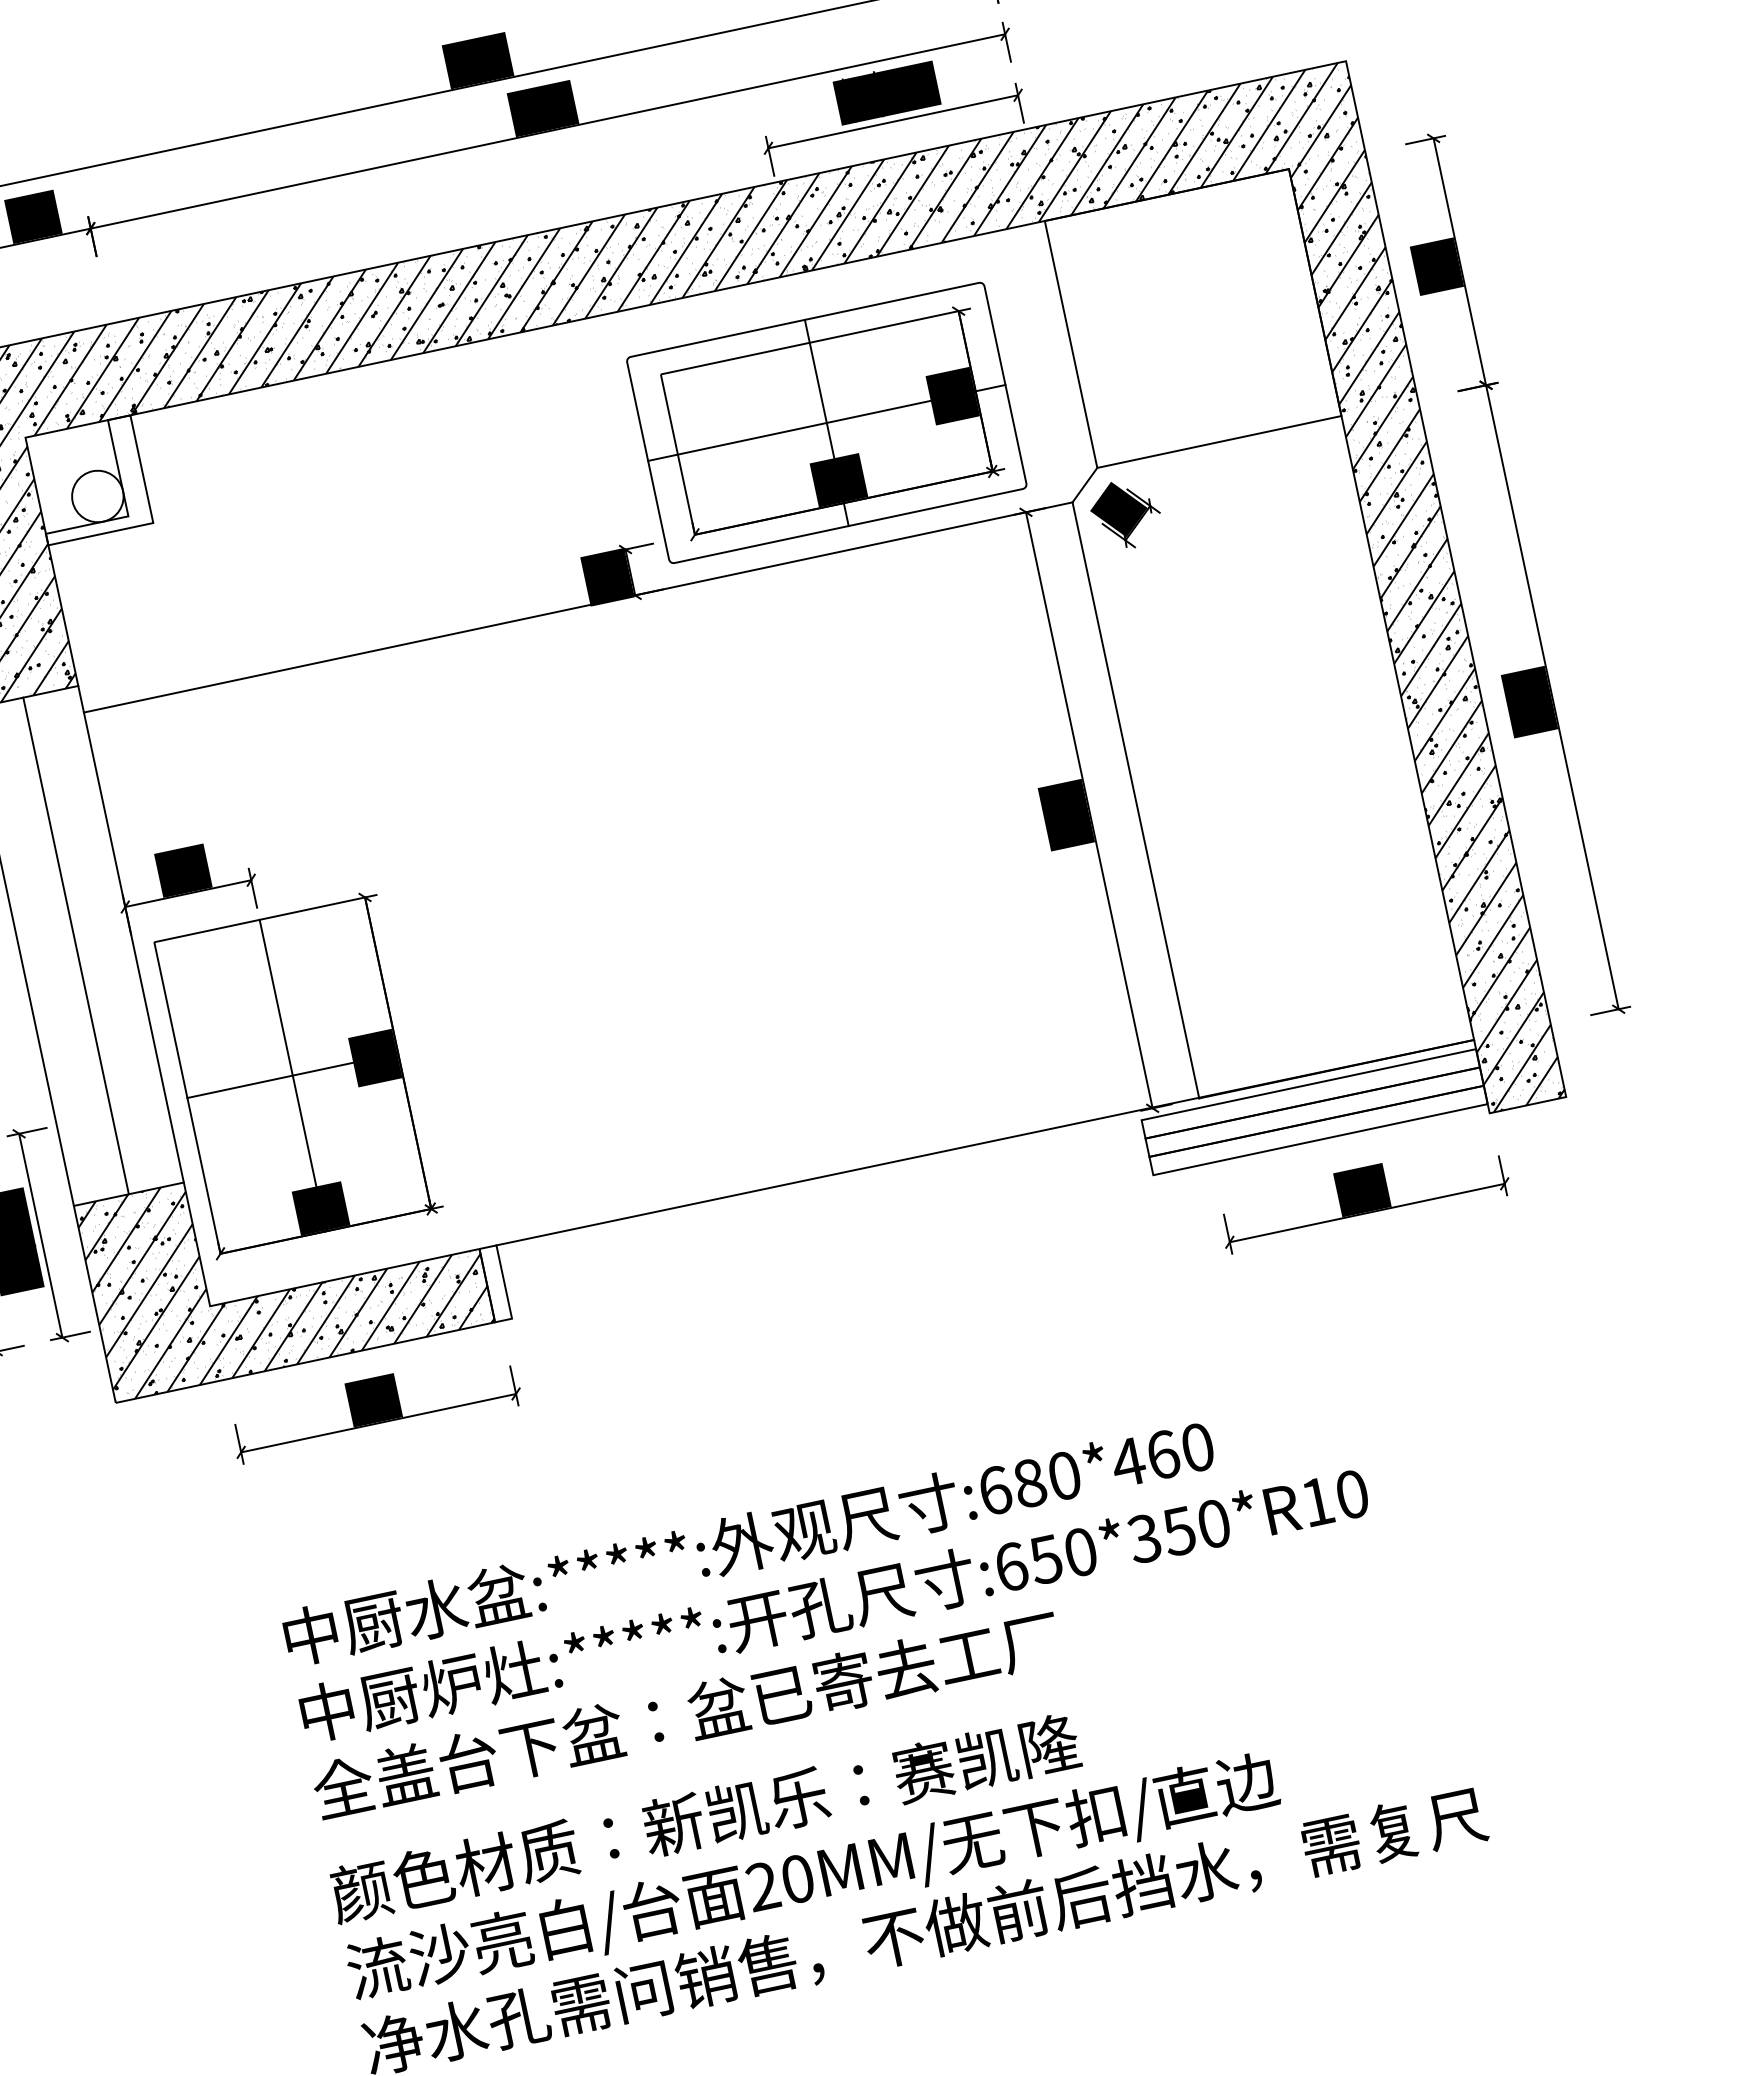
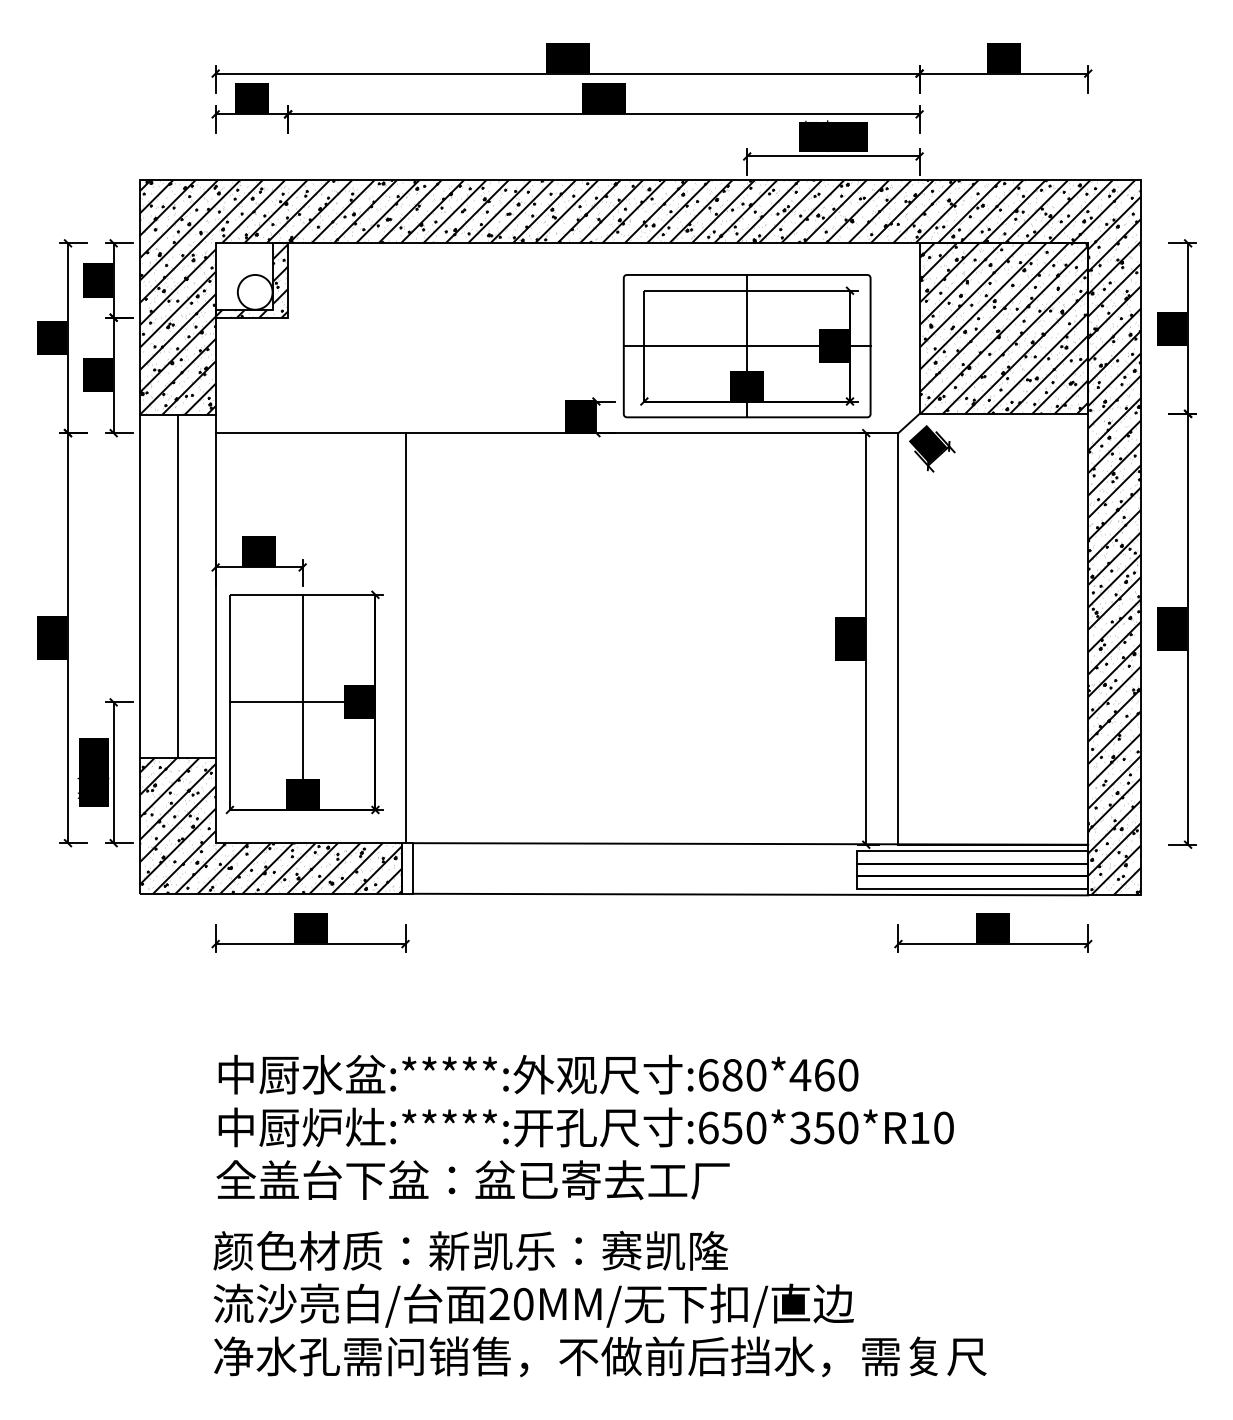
hatch: (1192, 318) -> (1003, 328), added
hatch: (88, 480) -> (251, 280), added
line: (421, 951) -> (405, 638), added
line: (1000, 1215) -> (750, 894), added

